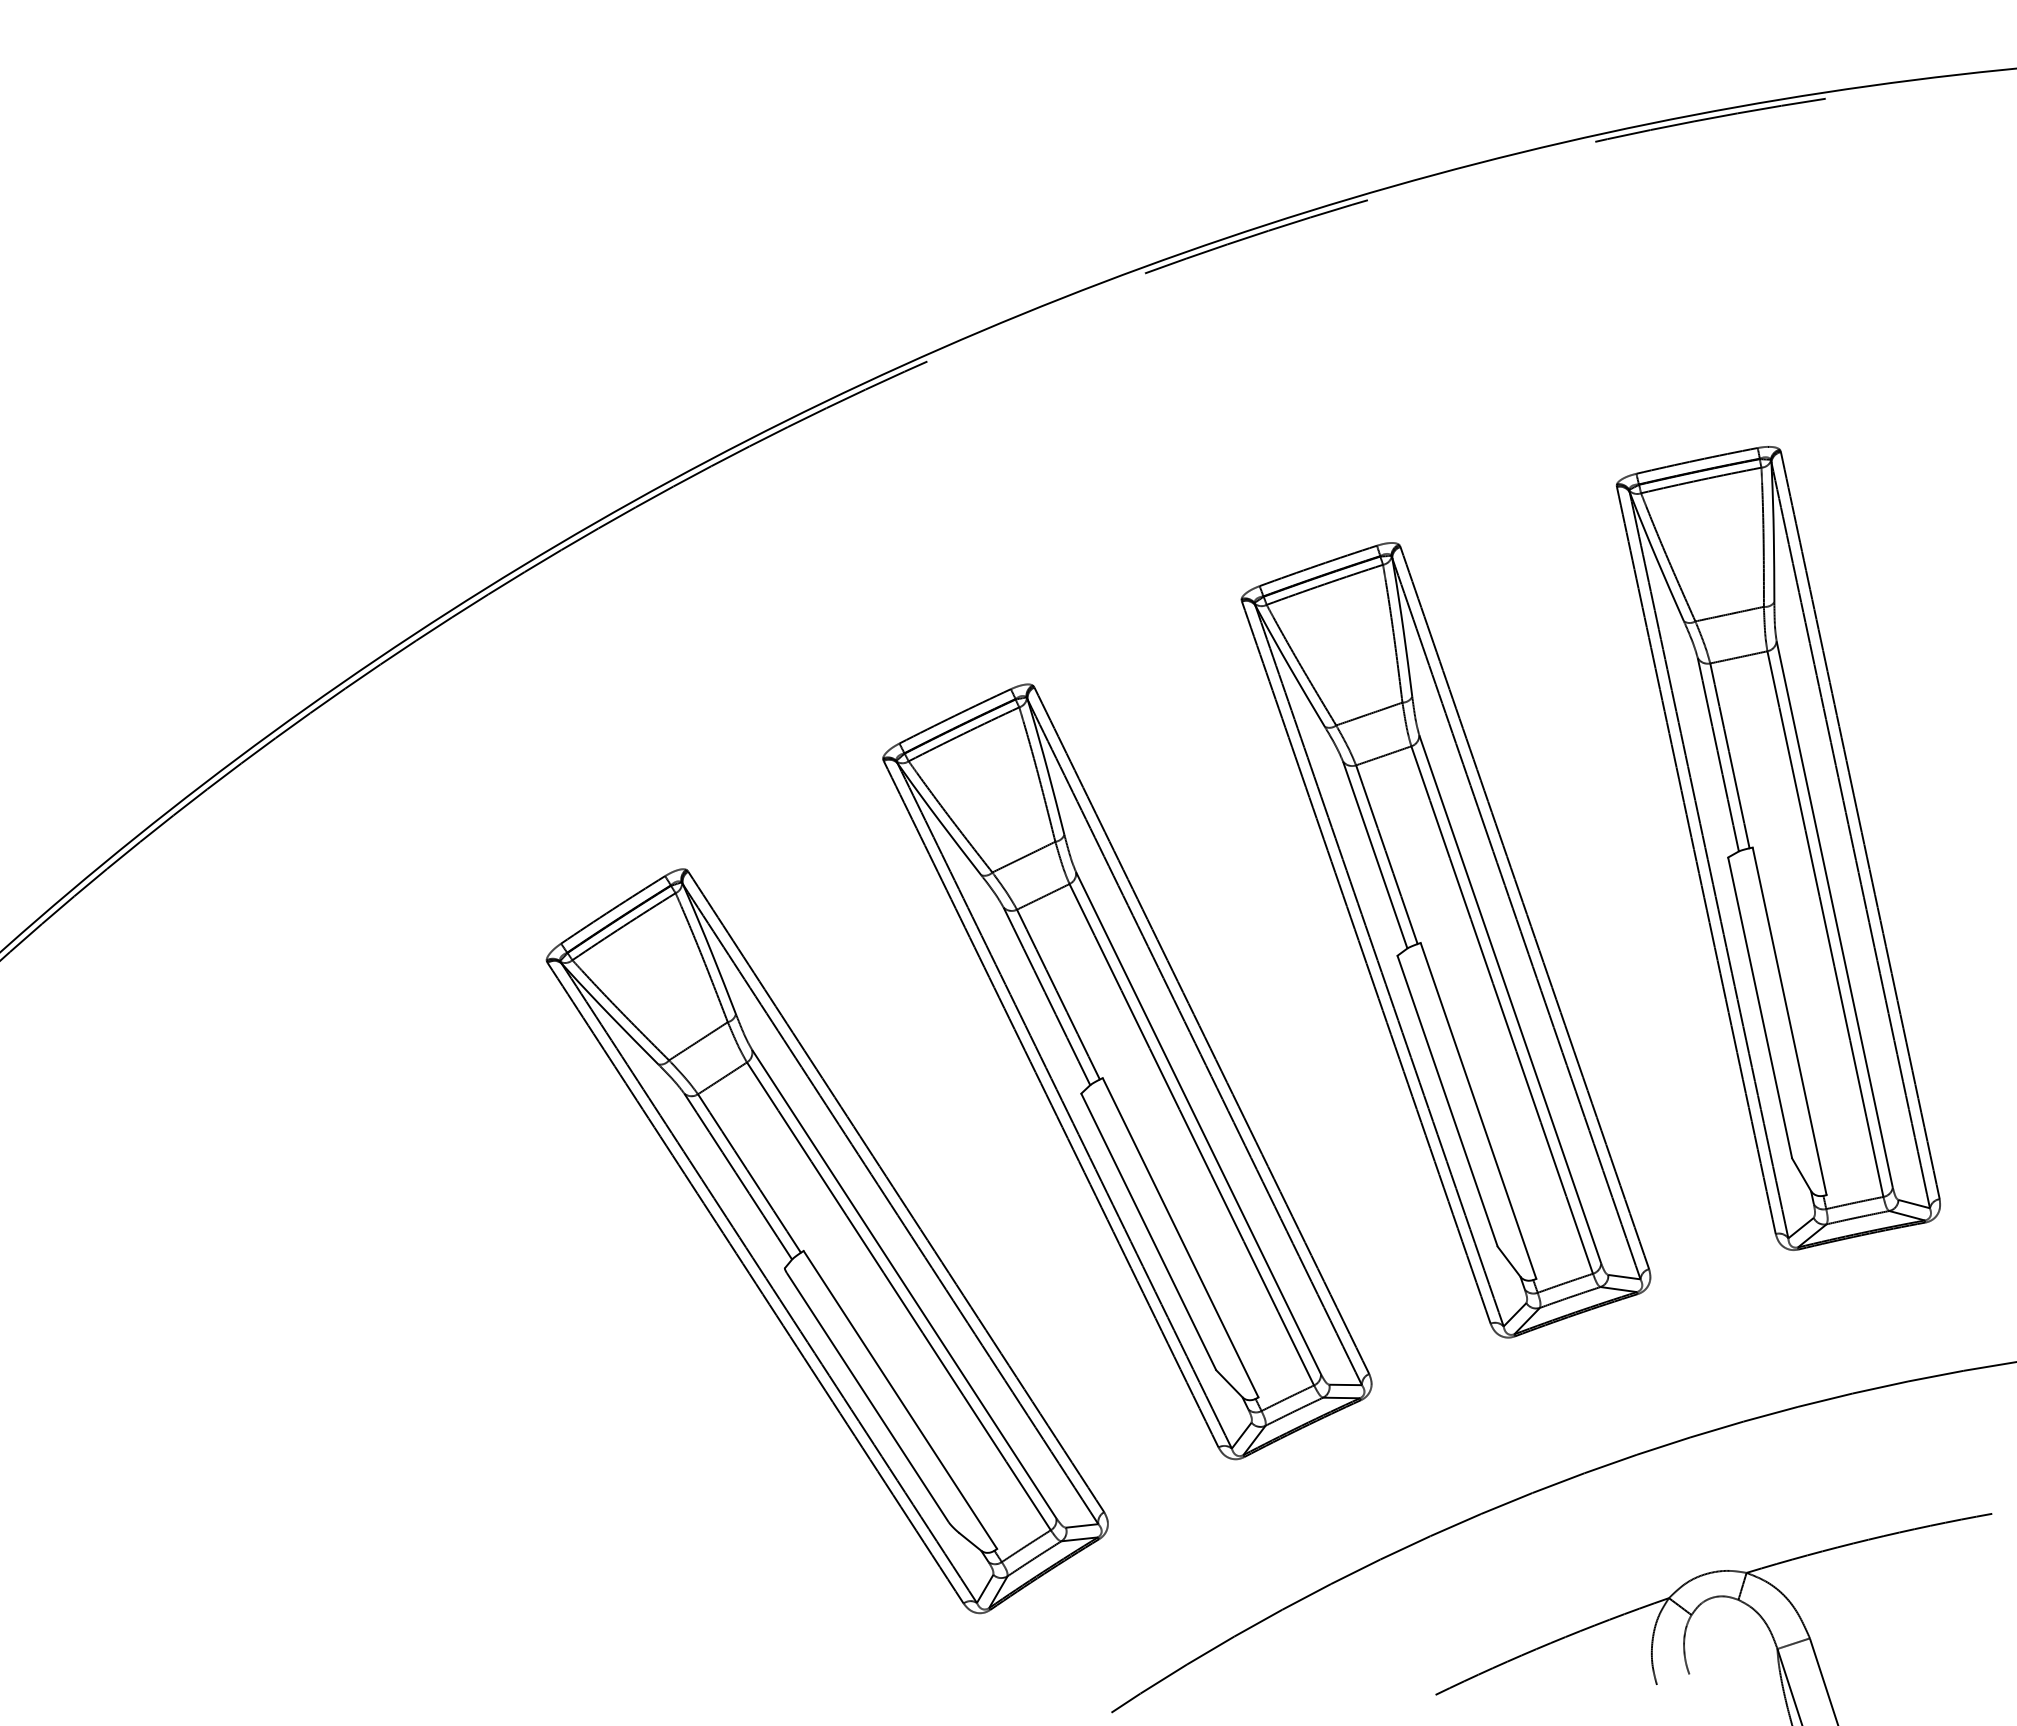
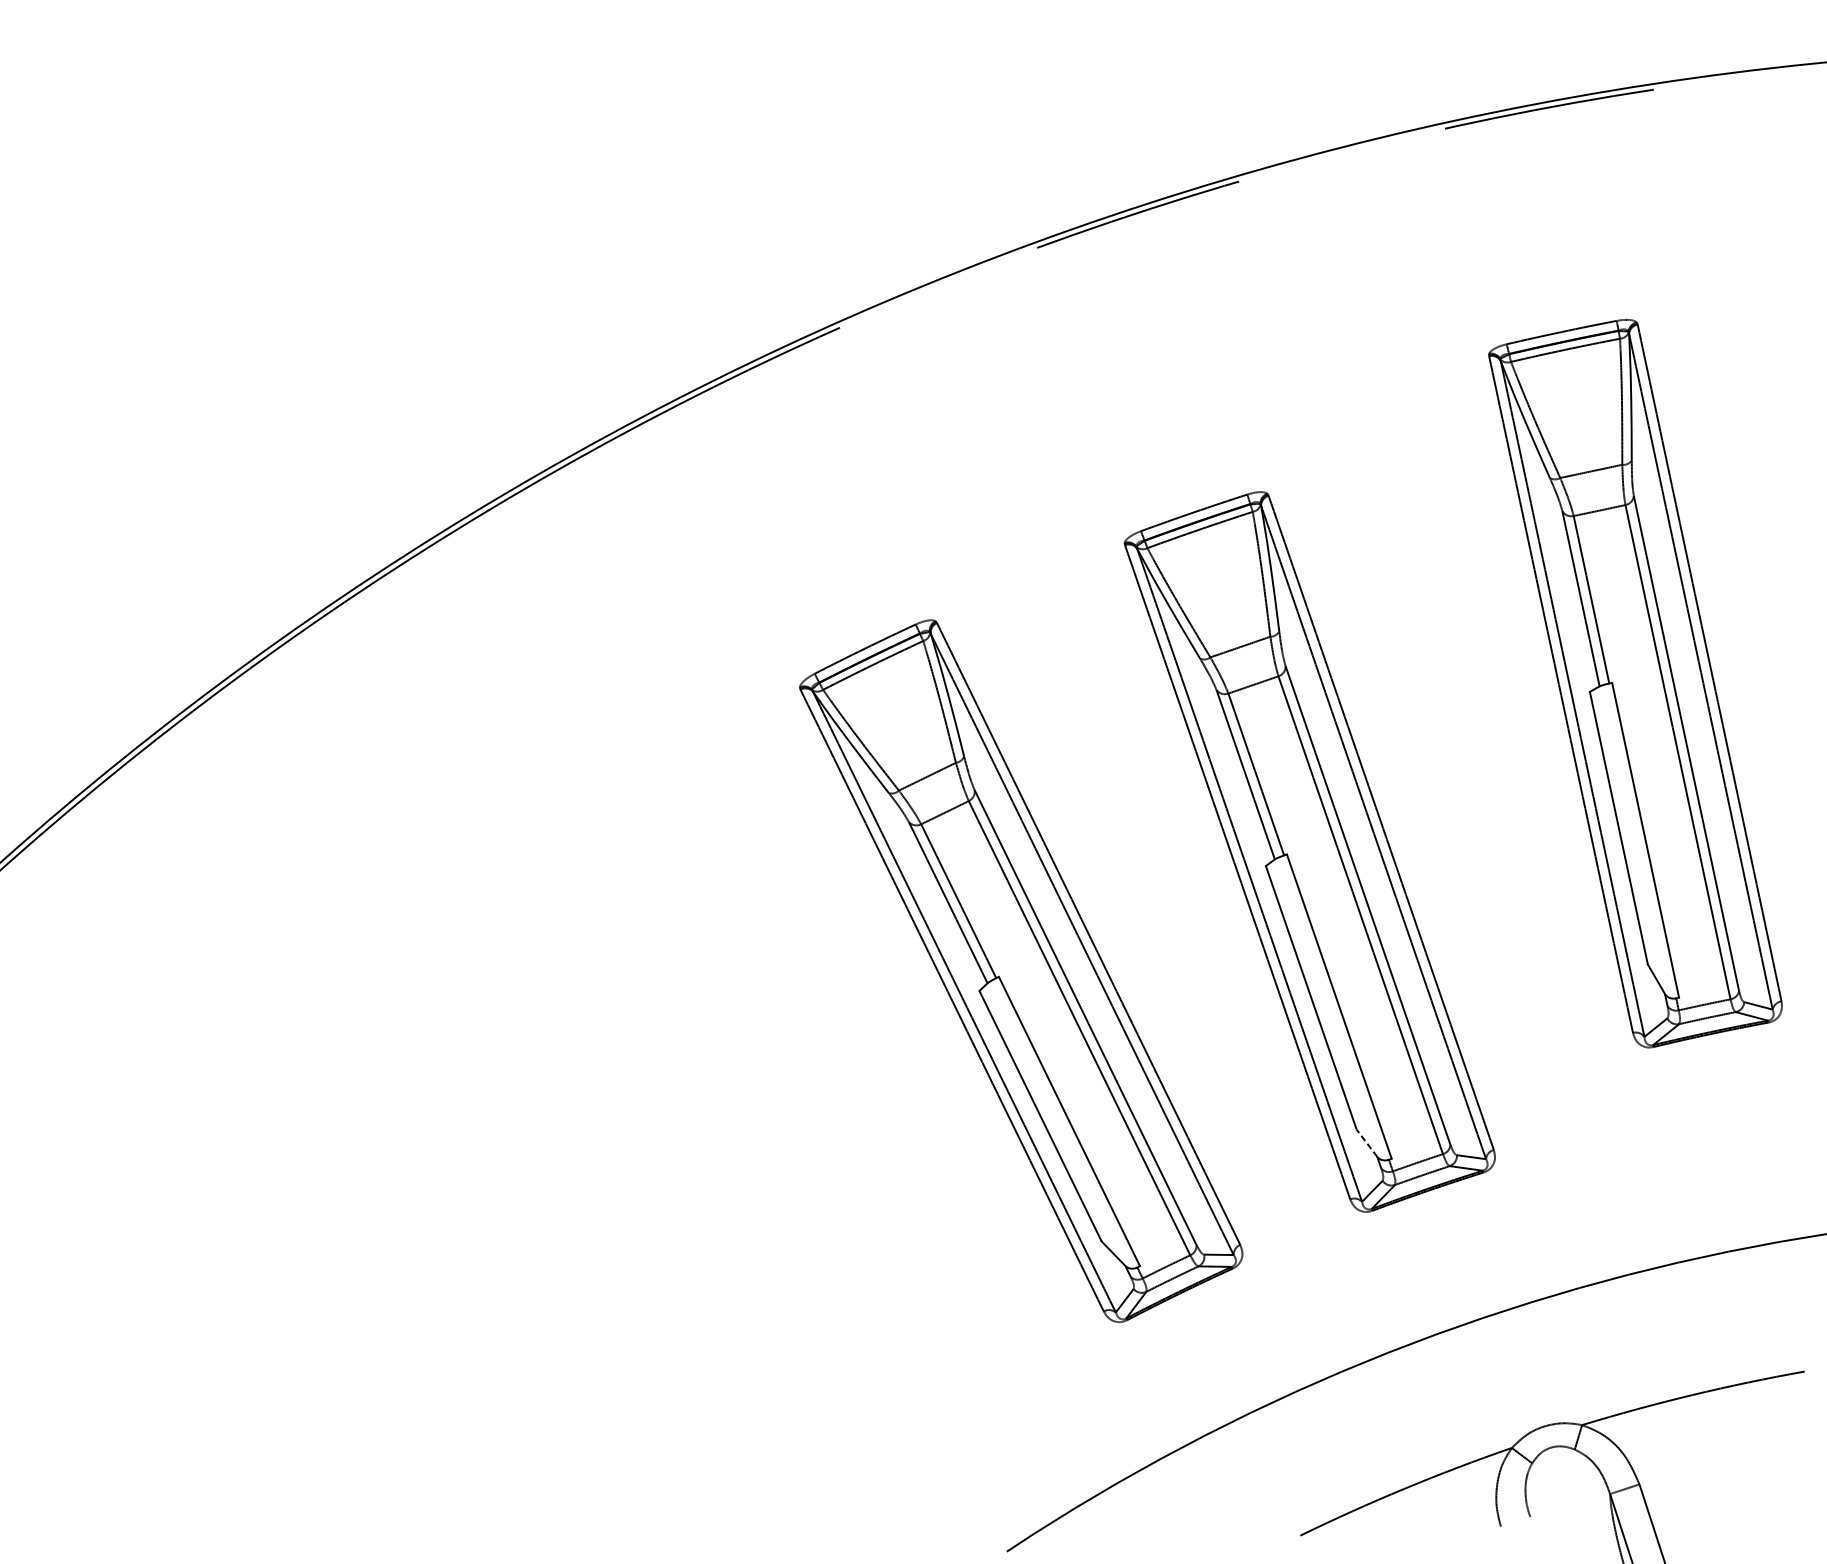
part: (1777, 848) -> (1634, 683), moved
part: (826, 1241) -> (748, 1124), removed
line: (1509, 1261) -> (1367, 1143), solid -> dashed

